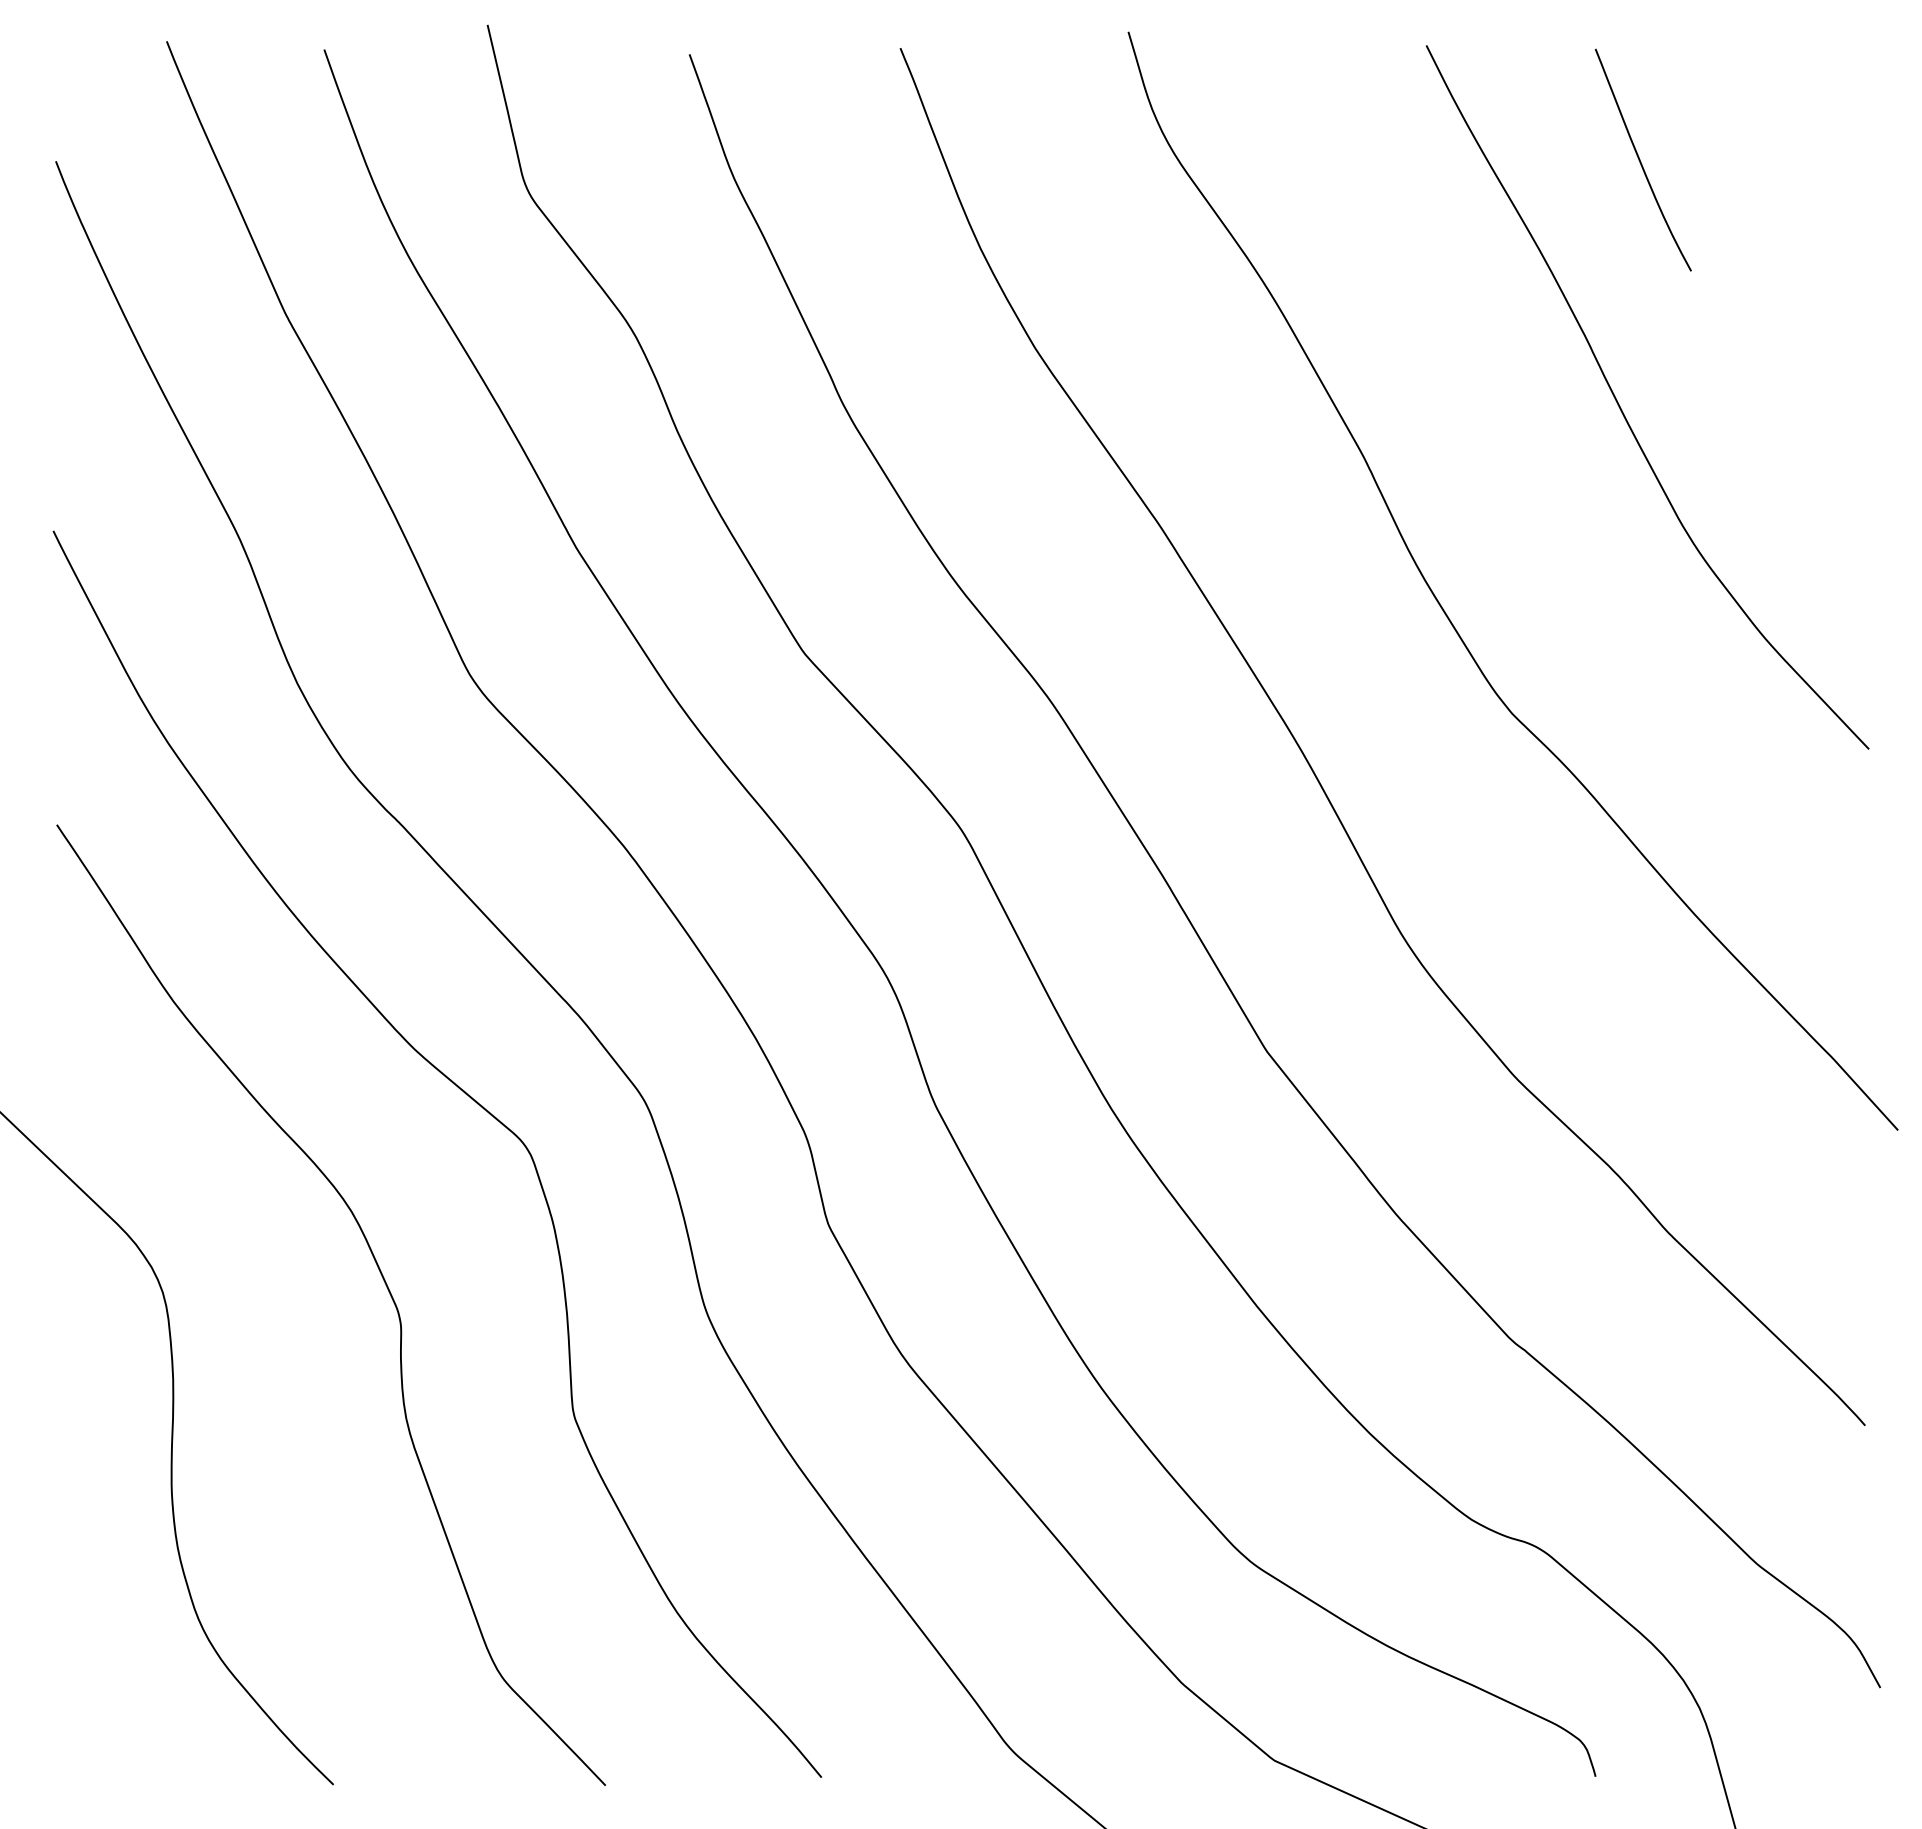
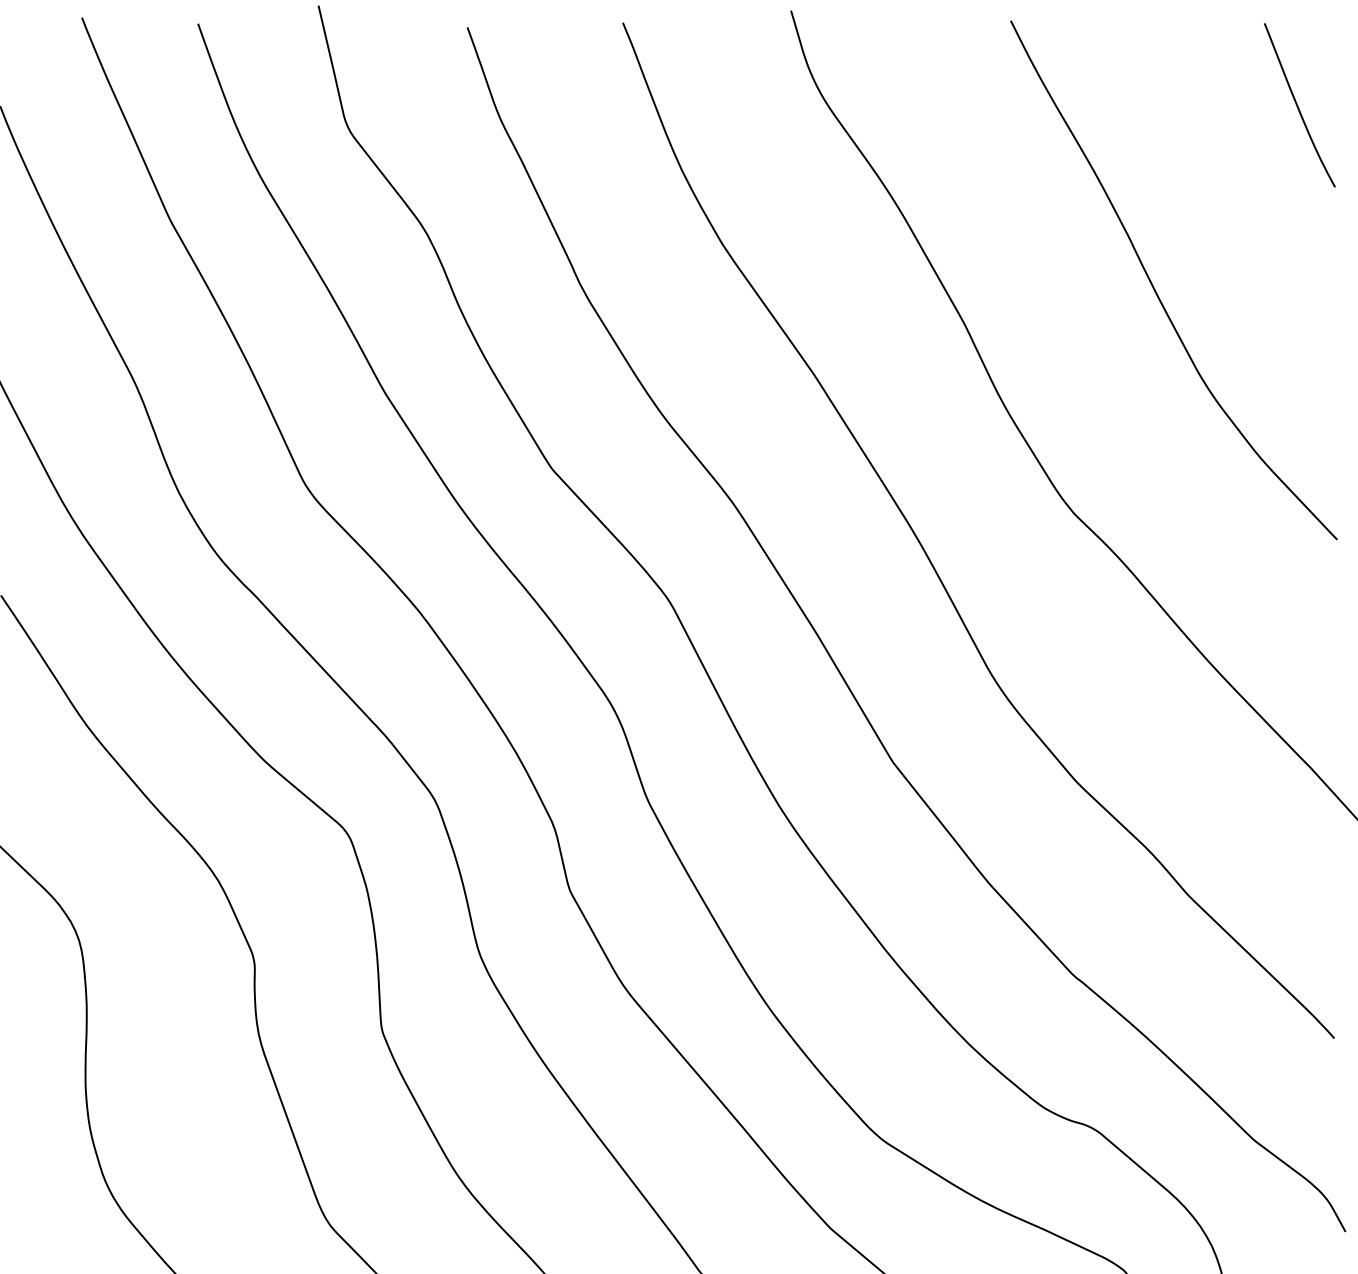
curve: (1640, 159) -> (1297, 104), moved

